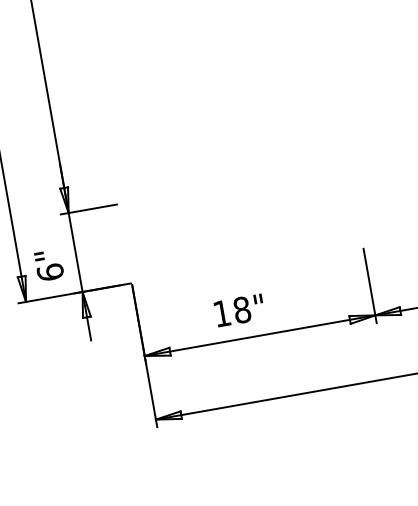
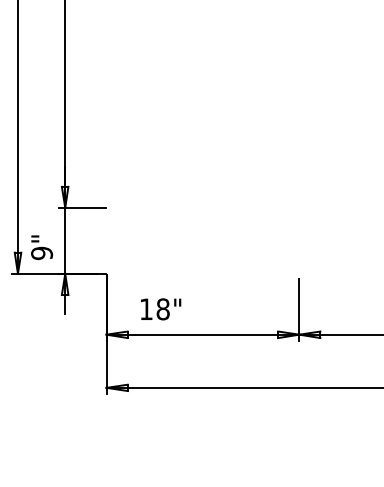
text: (51, 272) -> (42, 253), 6" -> 9"
text: (240, 310) -> (161, 309), moved

